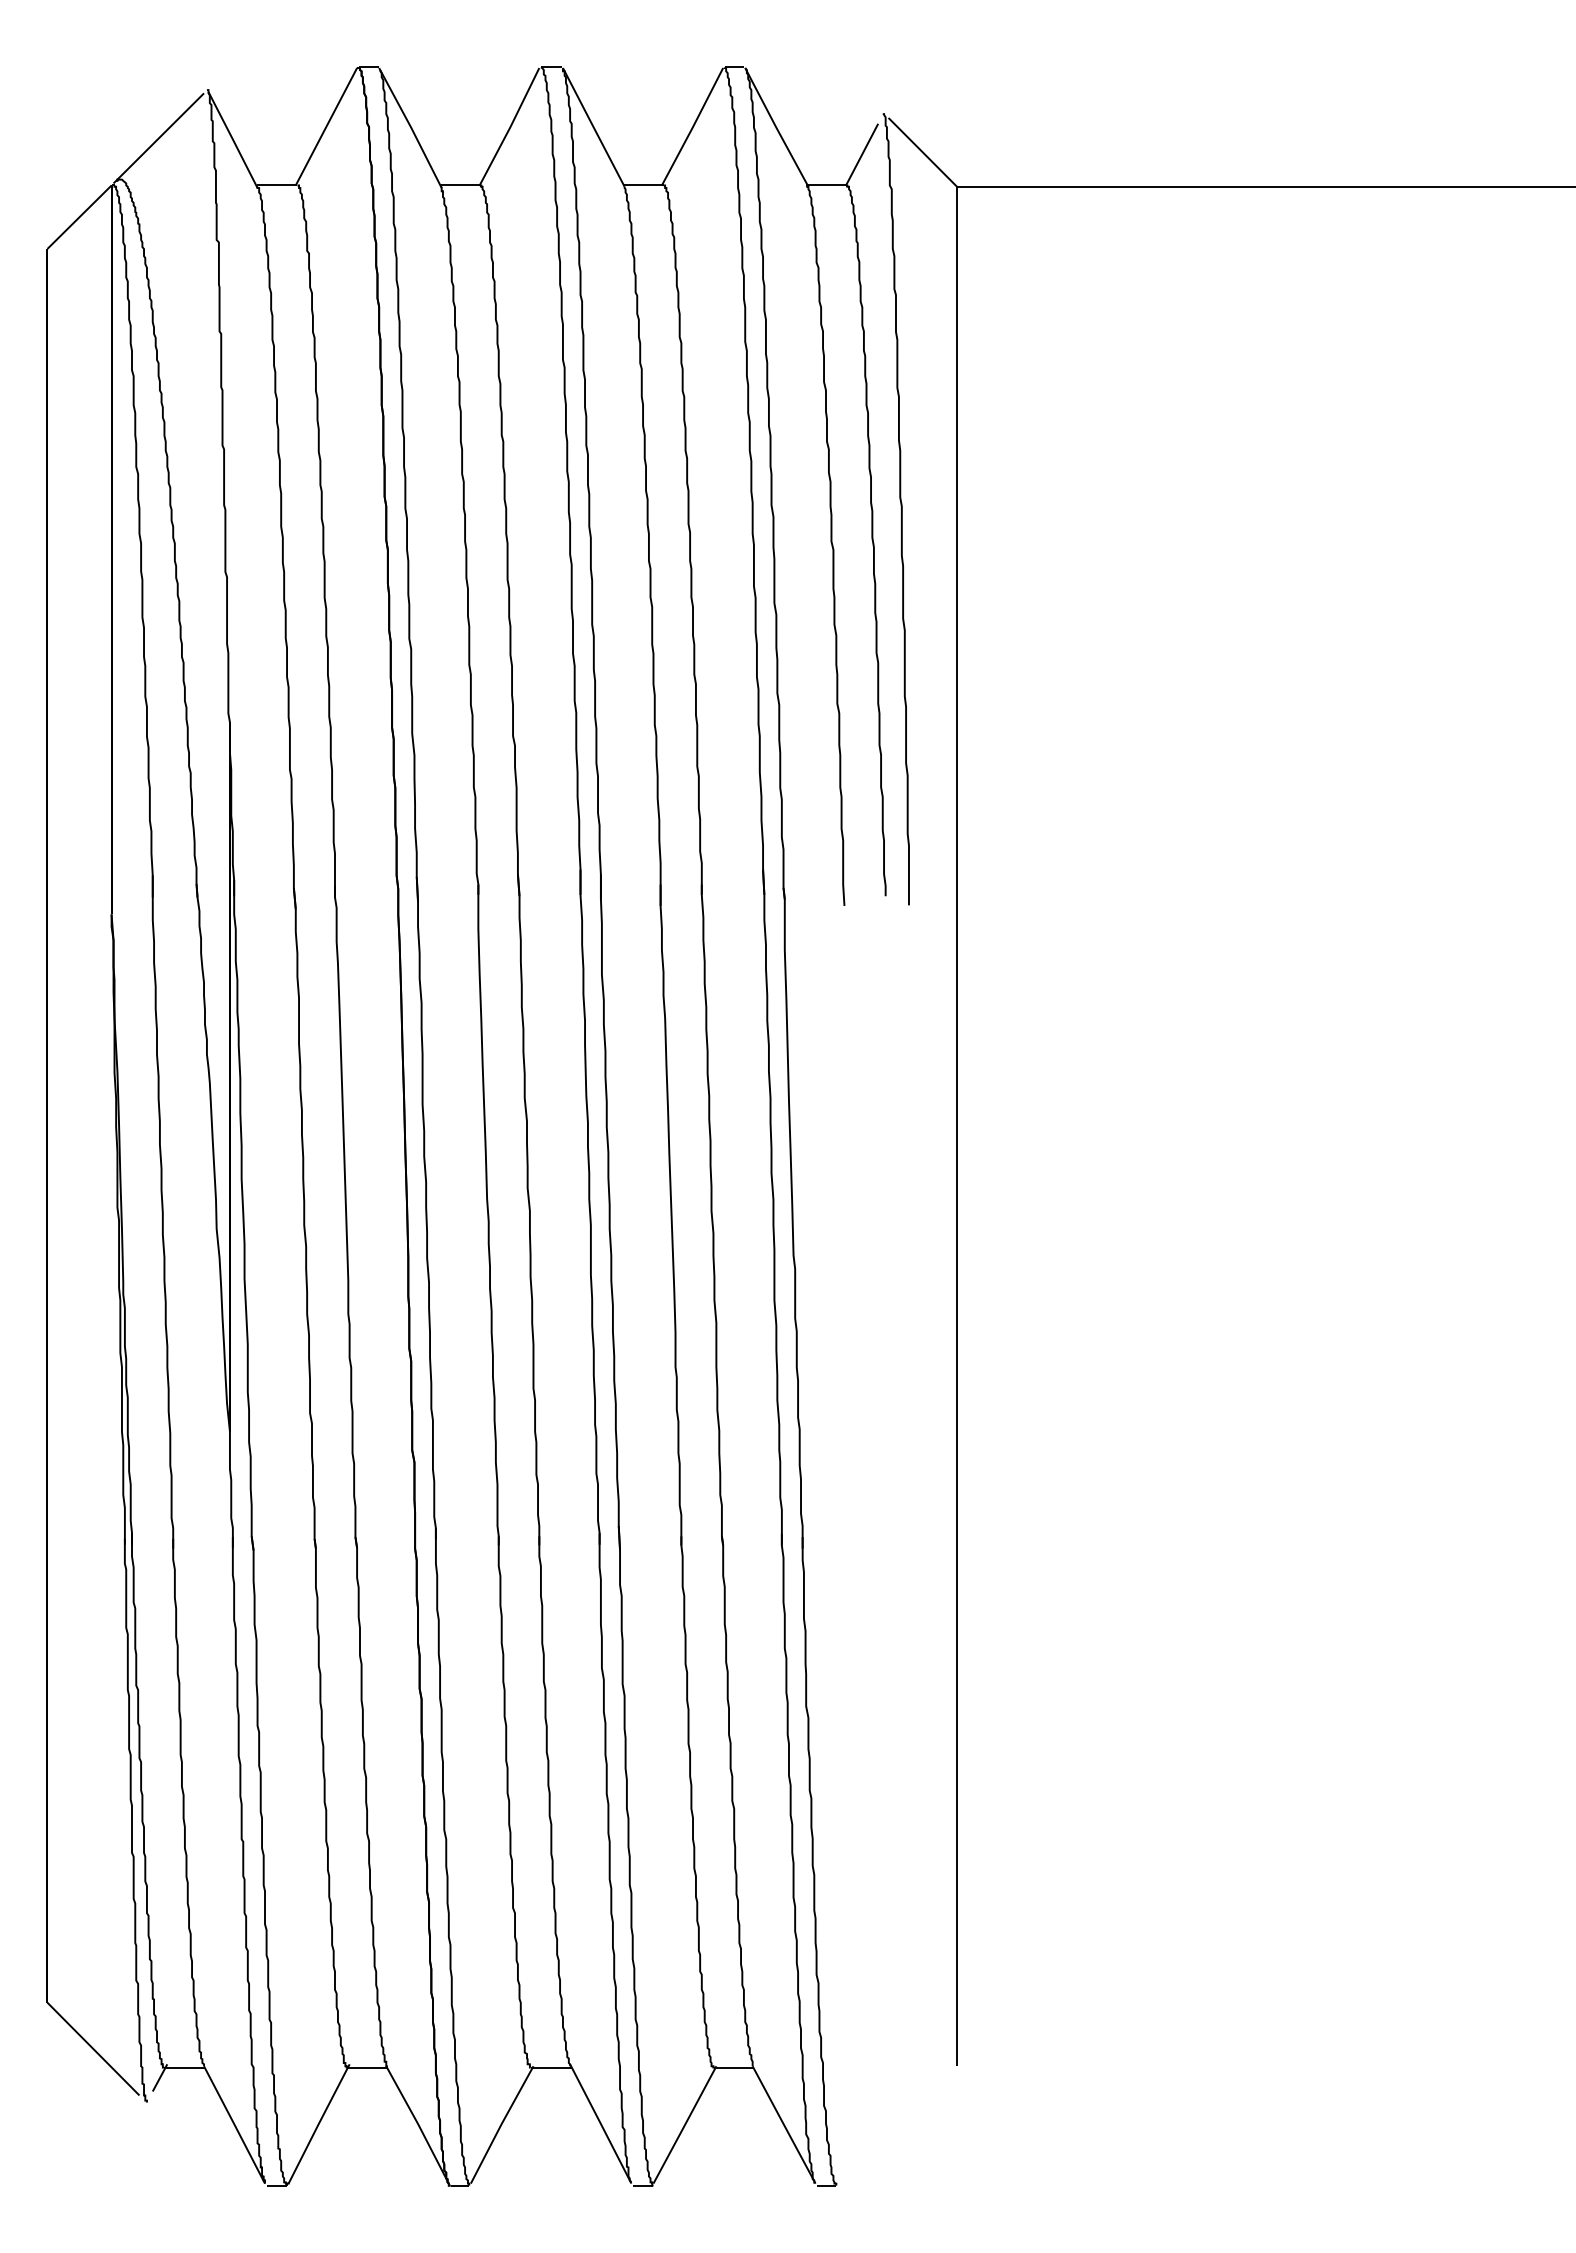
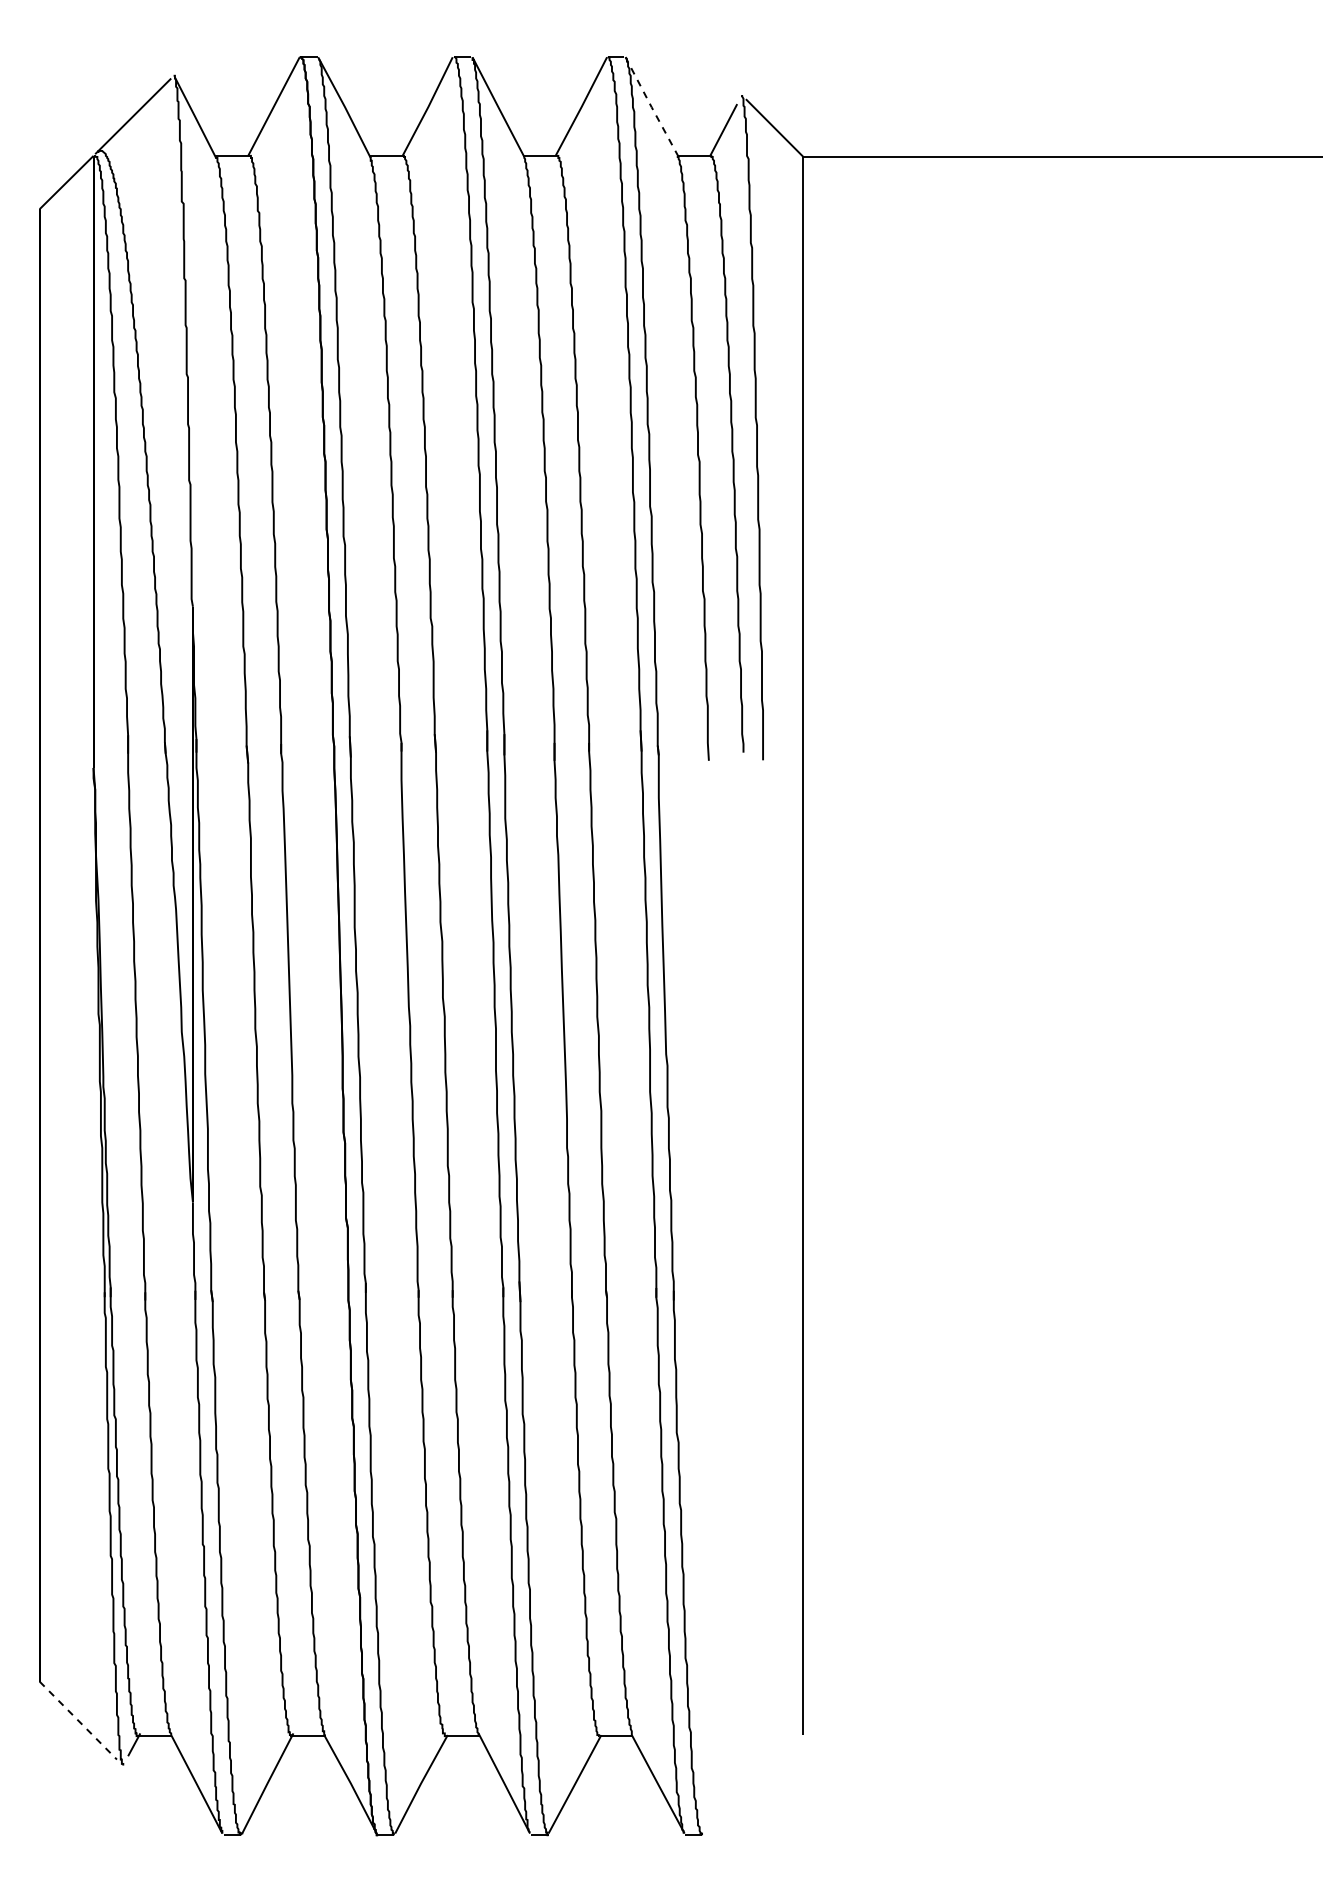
line: (776, 127) -> (651, 107), solid -> dashed
line: (93, 2048) -> (78, 1720), solid -> dashed

